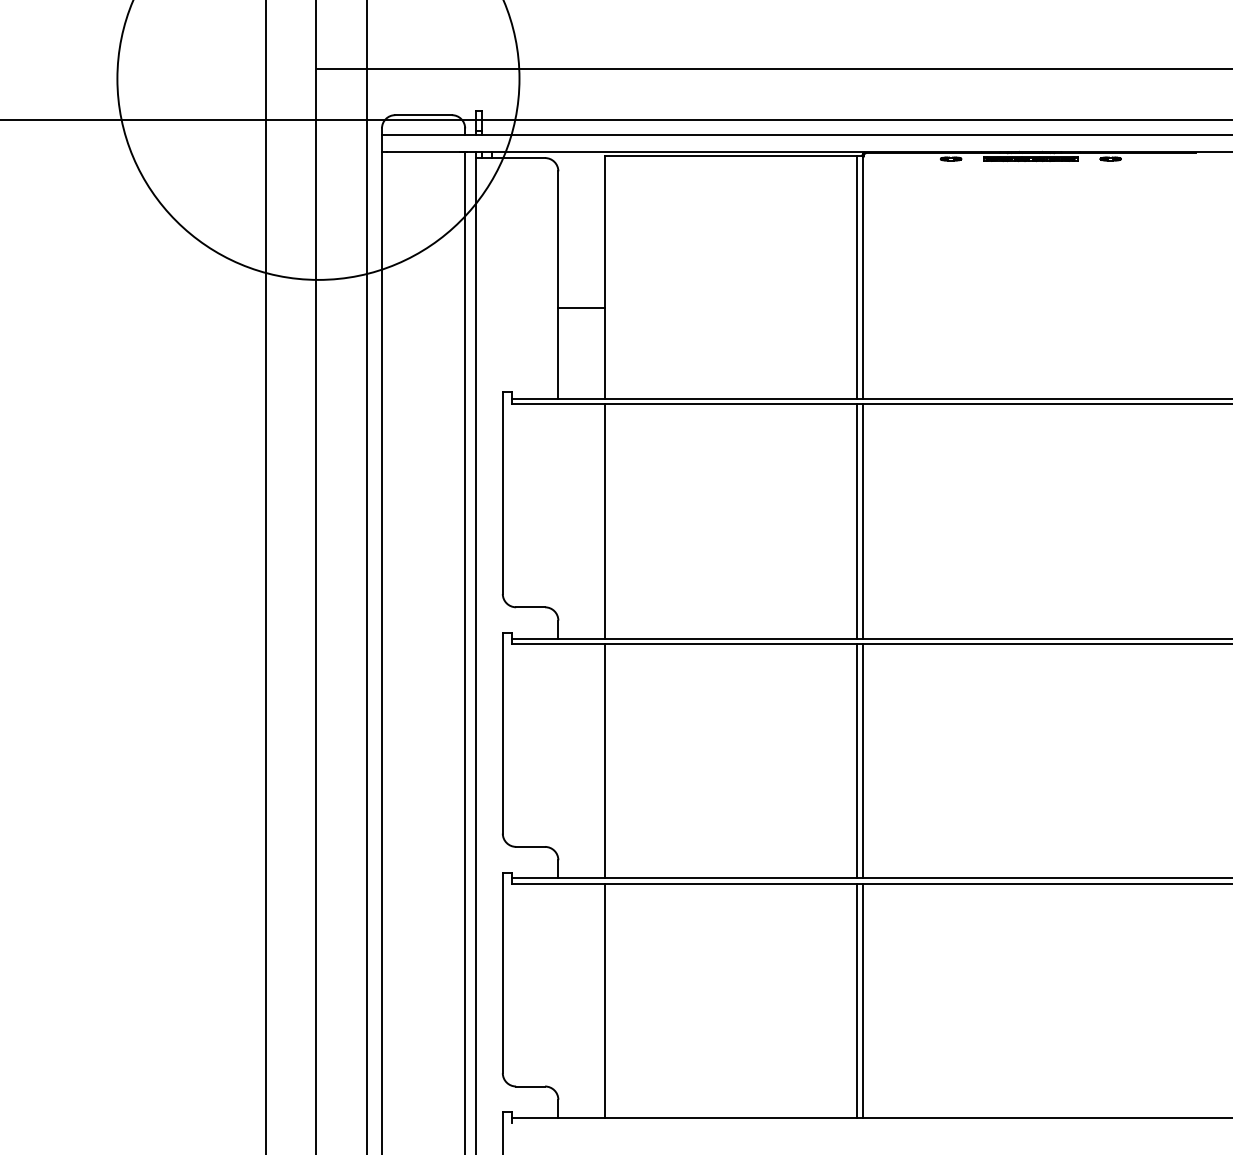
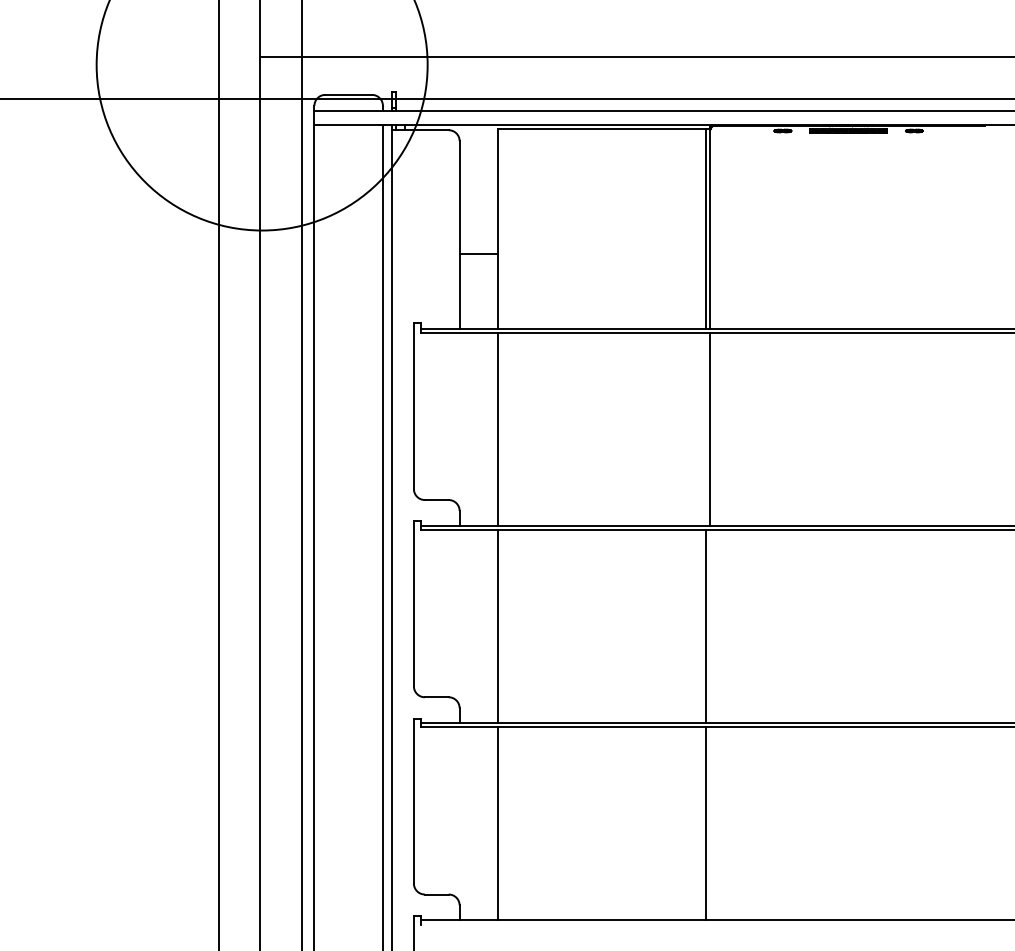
line: (857, 521) -> (705, 429), removed
line: (862, 760) -> (710, 626), removed
line: (862, 1000) -> (710, 823), removed

